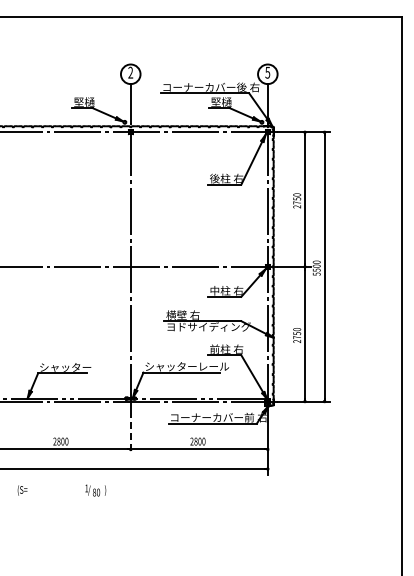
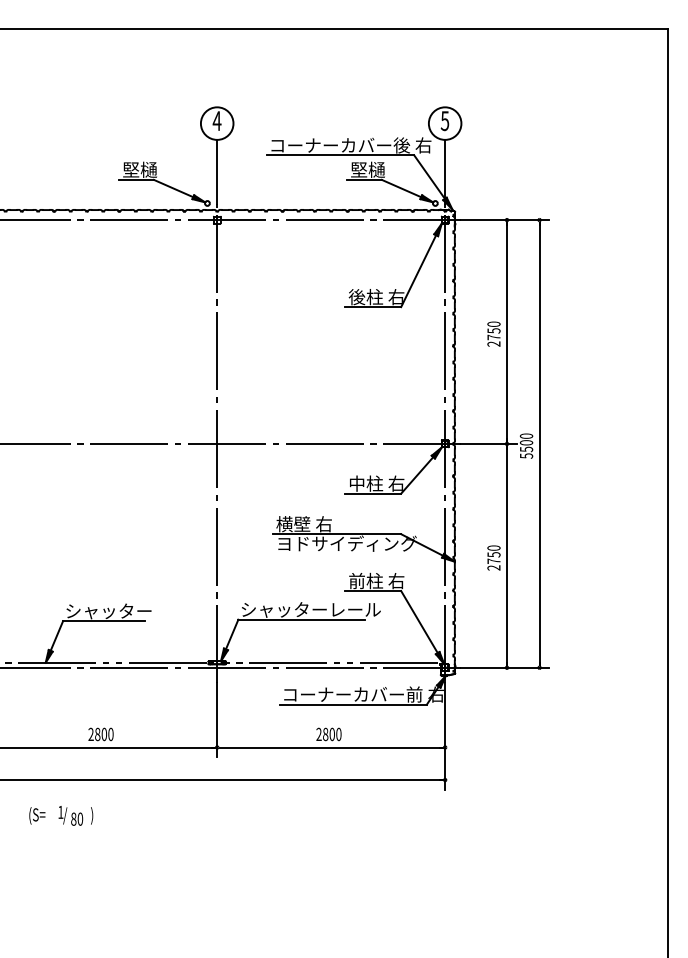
text: (130, 72) -> (216, 120), 2 -> 4
line: (130, 433) -> (216, 720), dashed -> solid
text: (95, 490) -> (75, 815), moved

